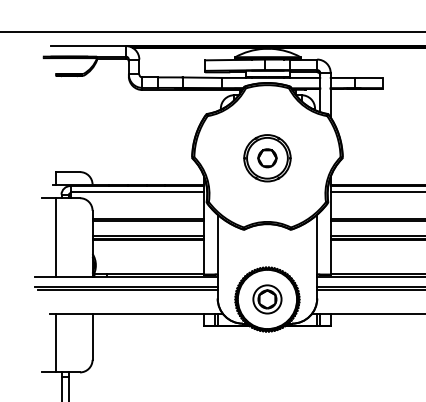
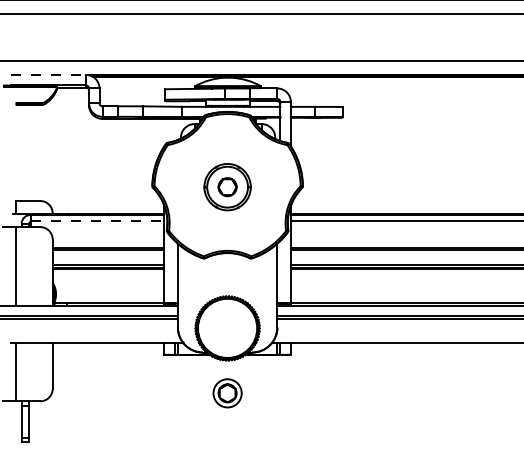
line: (88, 45) -> (48, 74), solid -> dashed
line: (137, 191) -> (97, 220), solid -> dashed
part: (267, 299) -> (227, 393), moved

